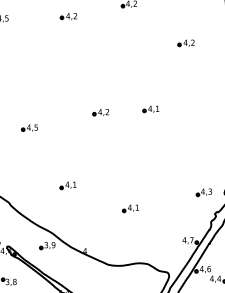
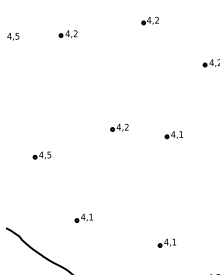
part: (67, 16) -> (66, 34), moved
part: (100, 112) -> (119, 127), moved
part: (129, 208) -> (165, 242), moved

